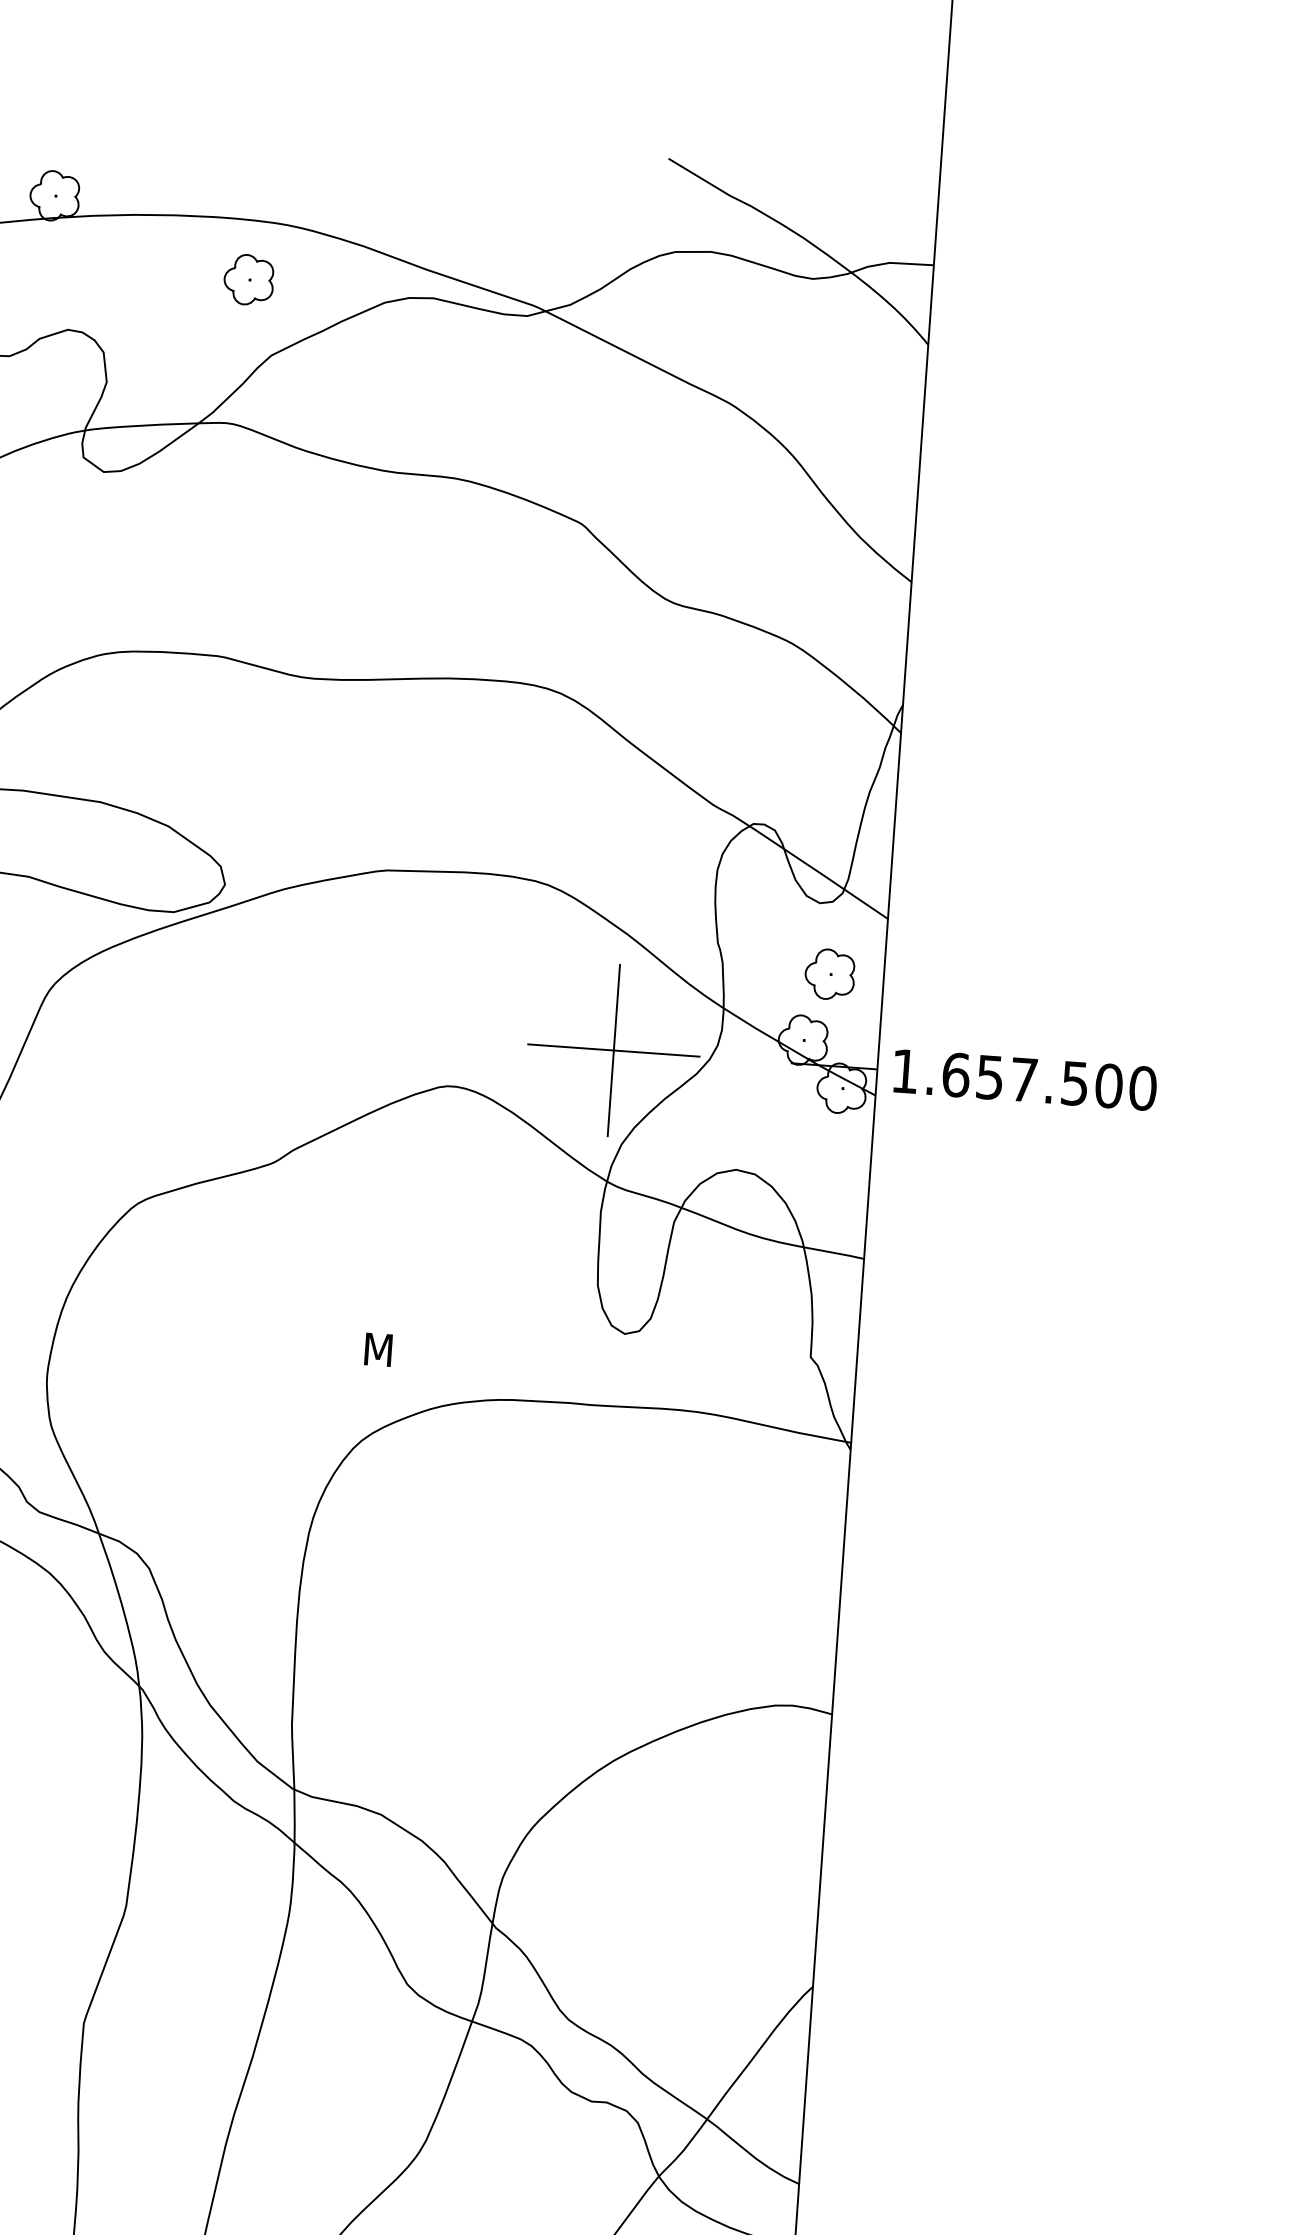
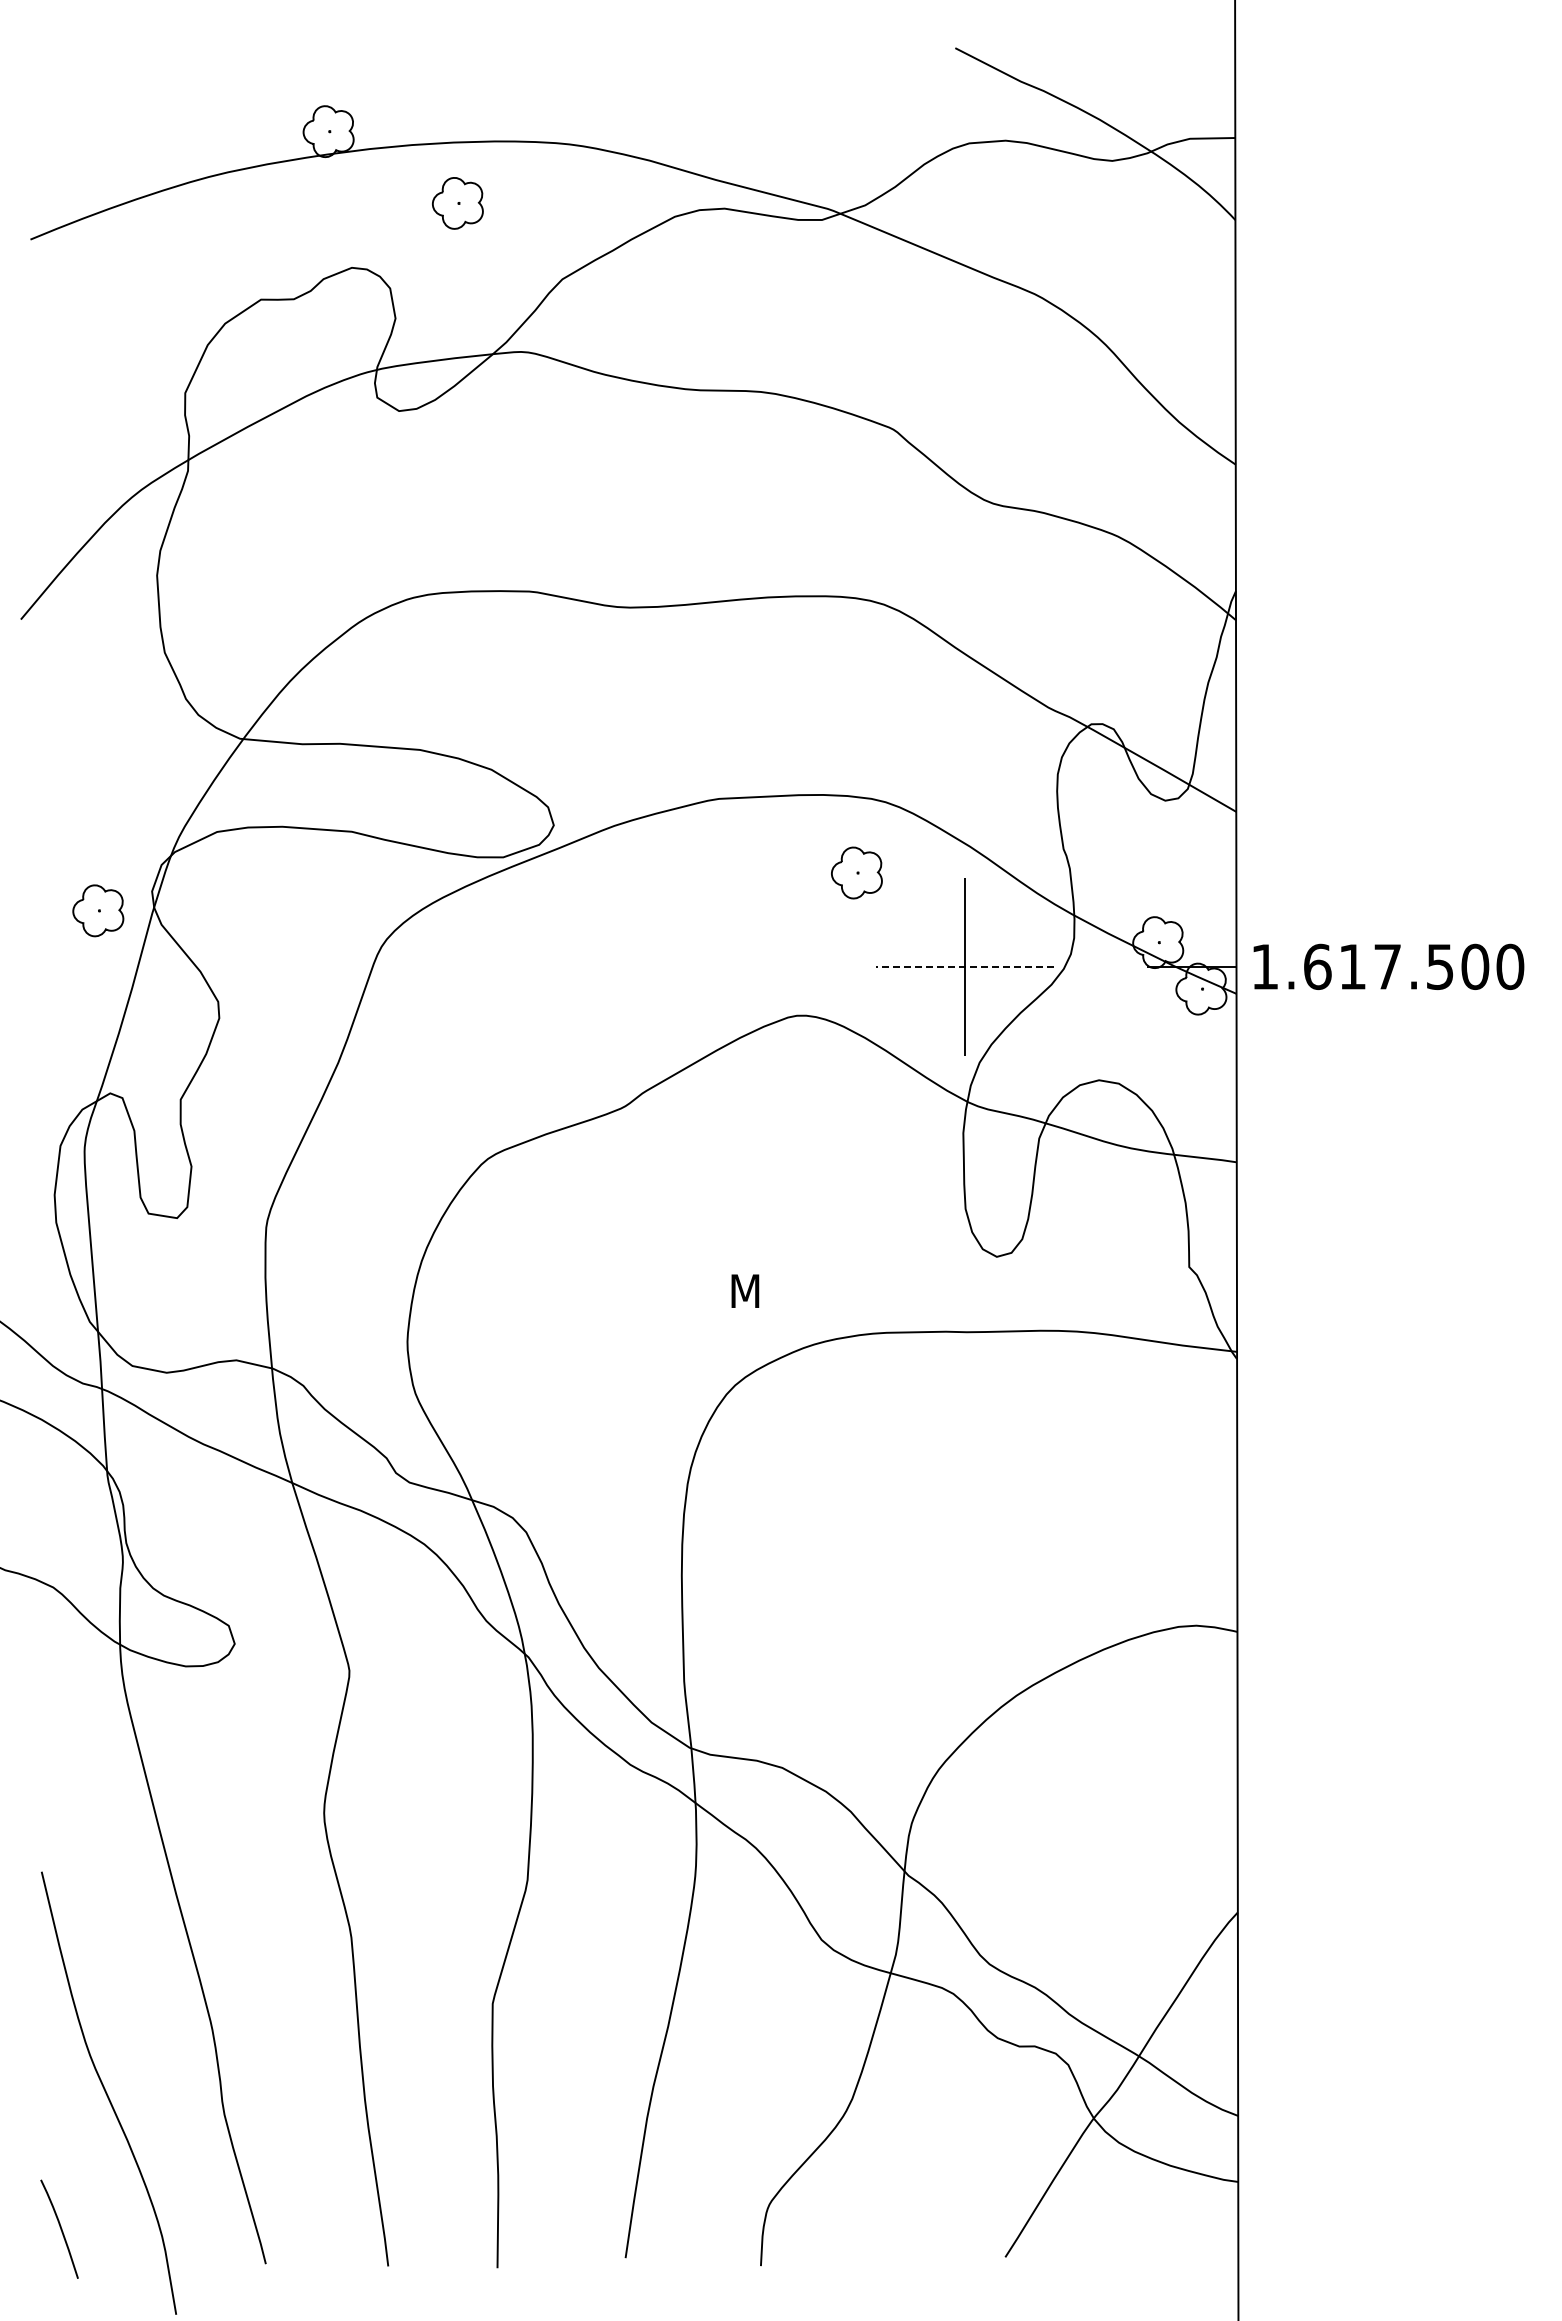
part: (248, 280) -> (457, 203), moved
part: (829, 973) -> (856, 872), moved
line: (613, 1050) -> (964, 966), solid -> dashed
text: (989, 1078) -> (1352, 967), 1.657.500 -> 1.617.500

